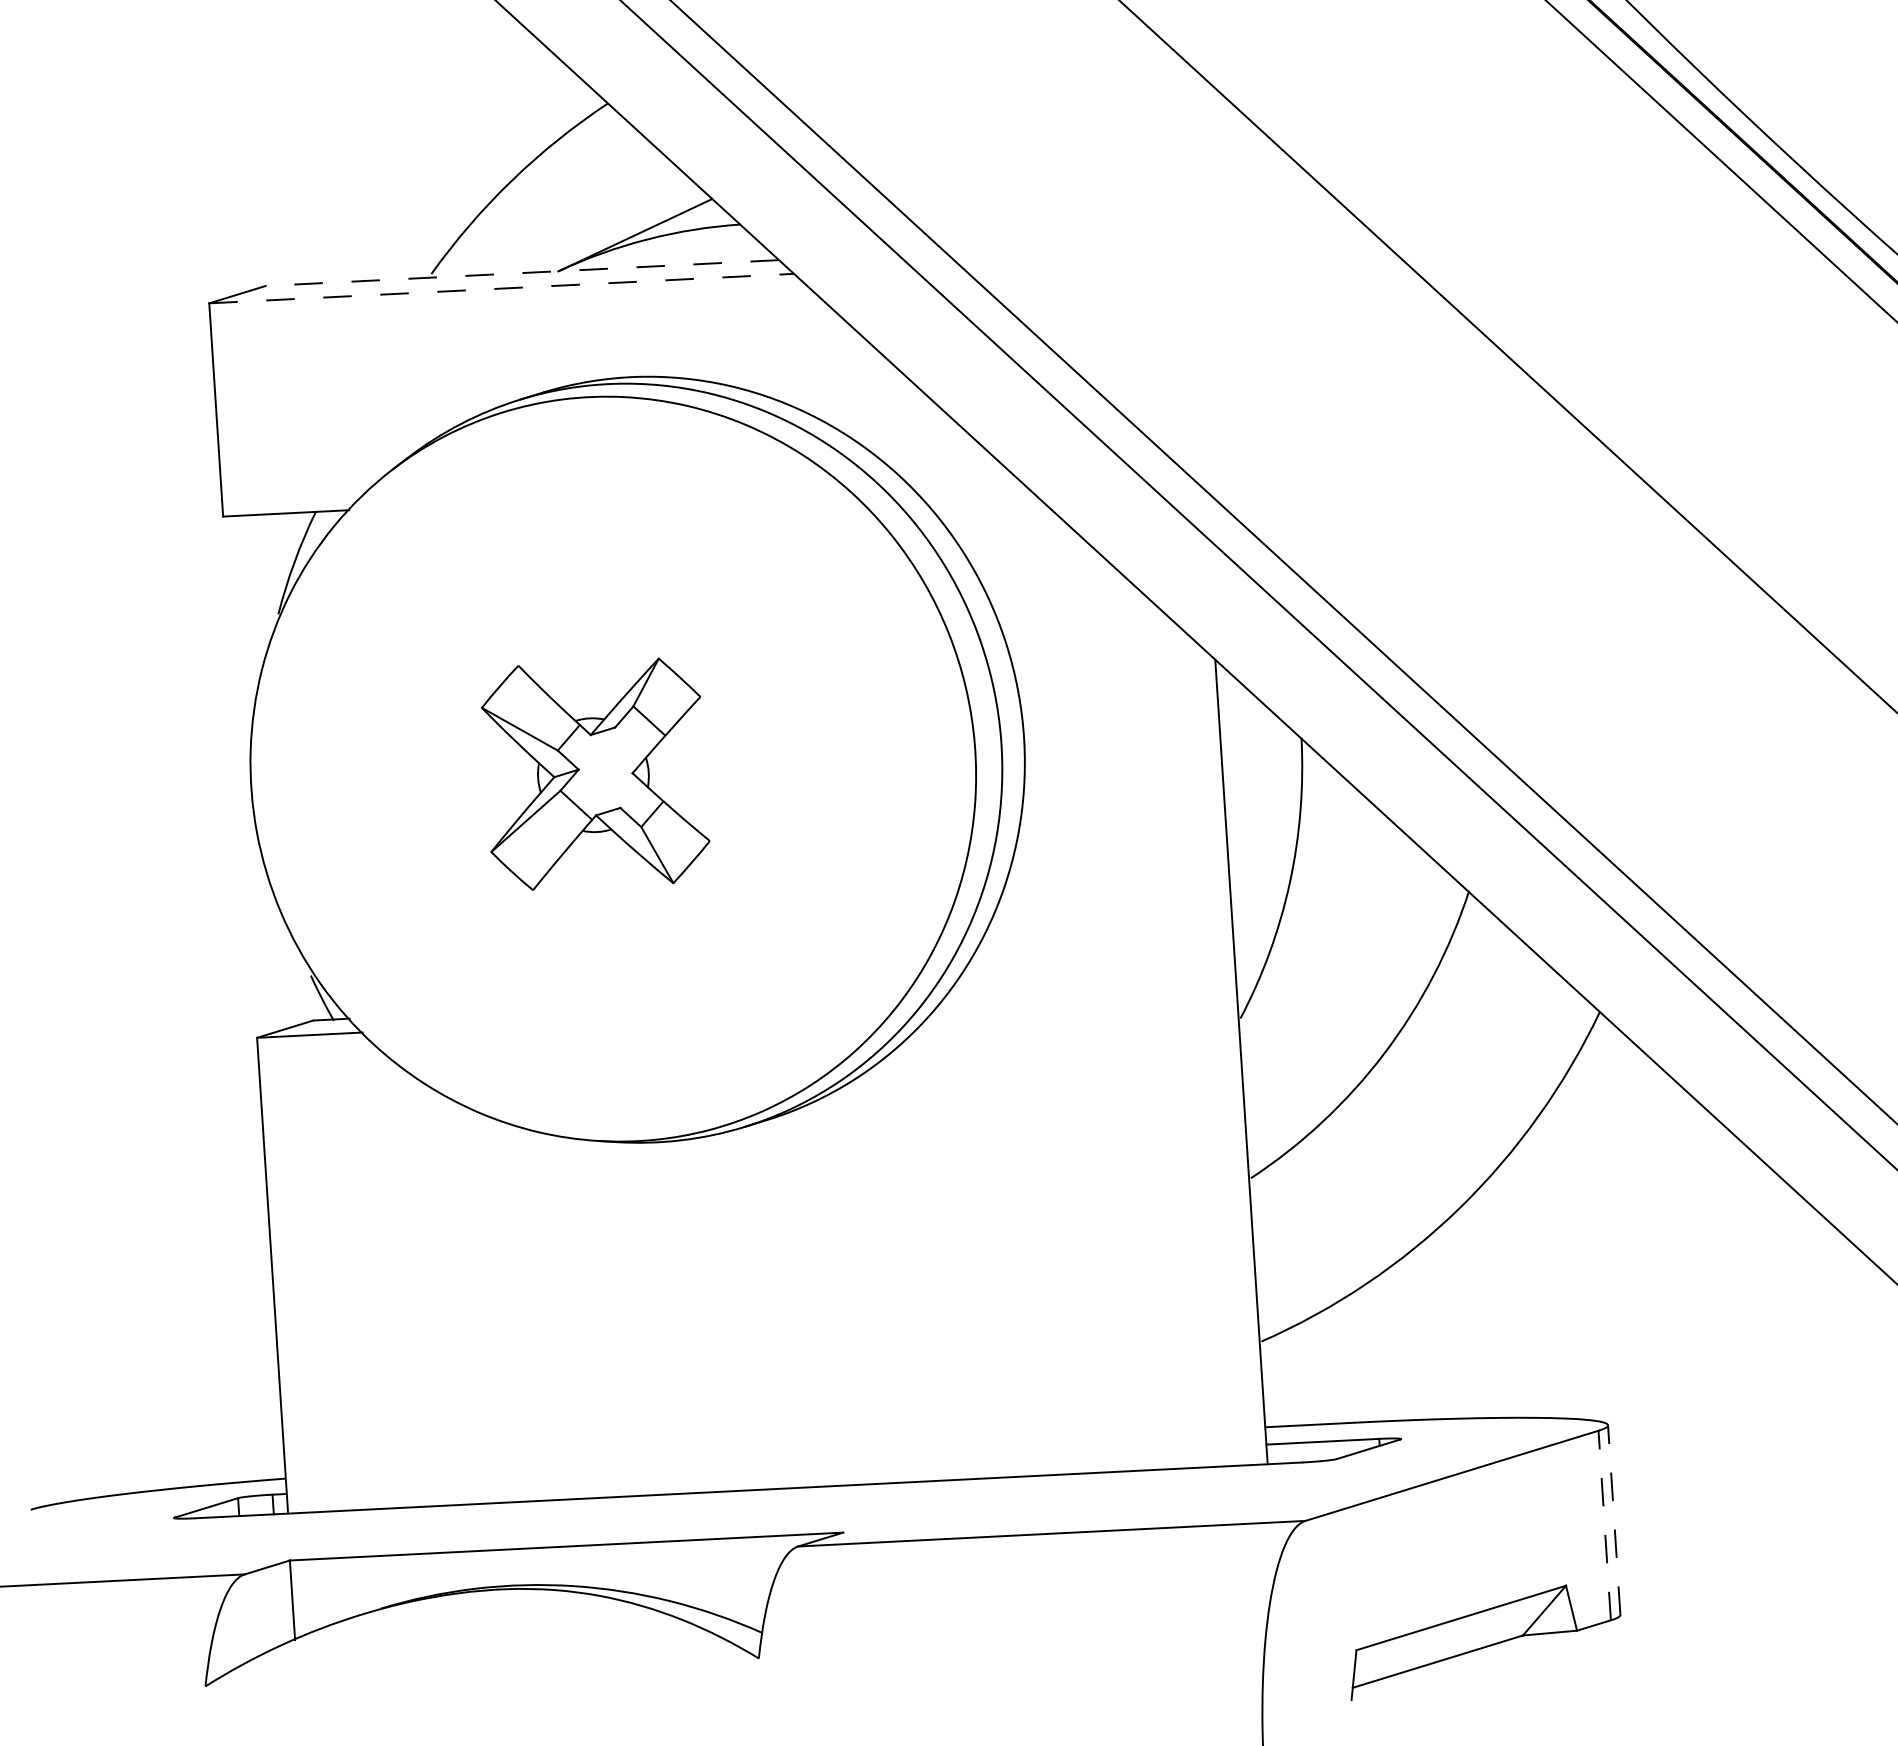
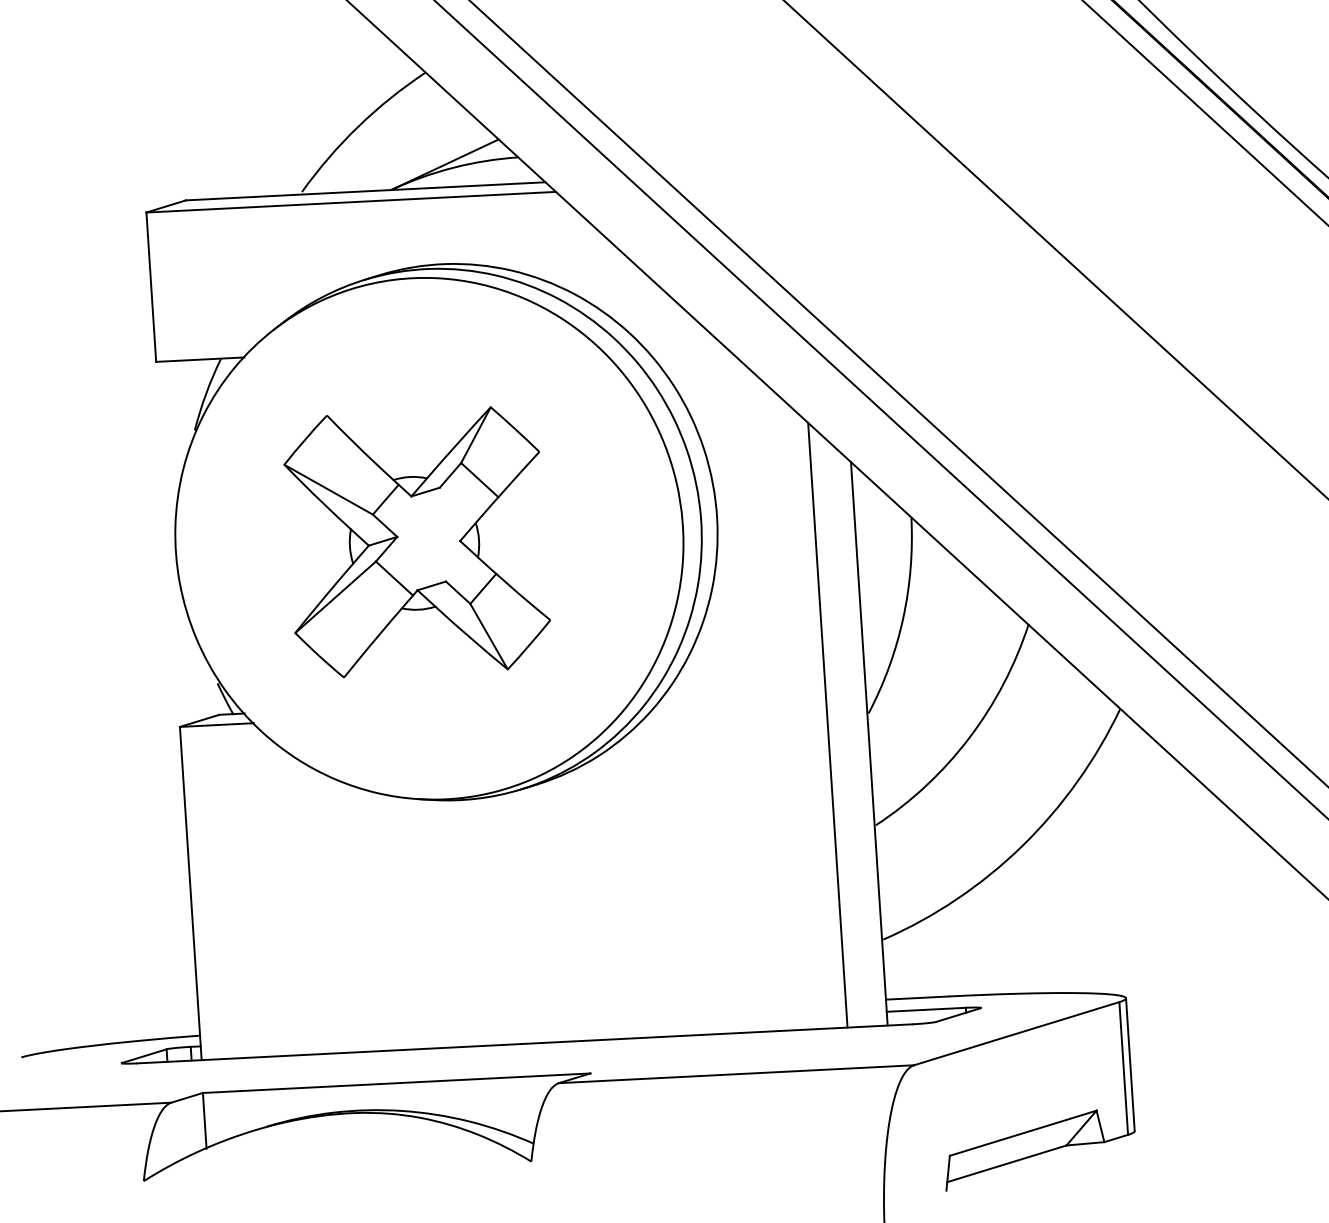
line: (522, 273) -> (365, 191), dashed -> solid
line: (502, 288) -> (351, 202), dashed -> solid
part: (594, 774) -> (416, 542), size x1.67
line: (1181, 1034) -> (827, 724), added
line: (1614, 1519) -> (1130, 1064), dashed -> solid
line: (1604, 1525) -> (1123, 1068), dashed -> solid

